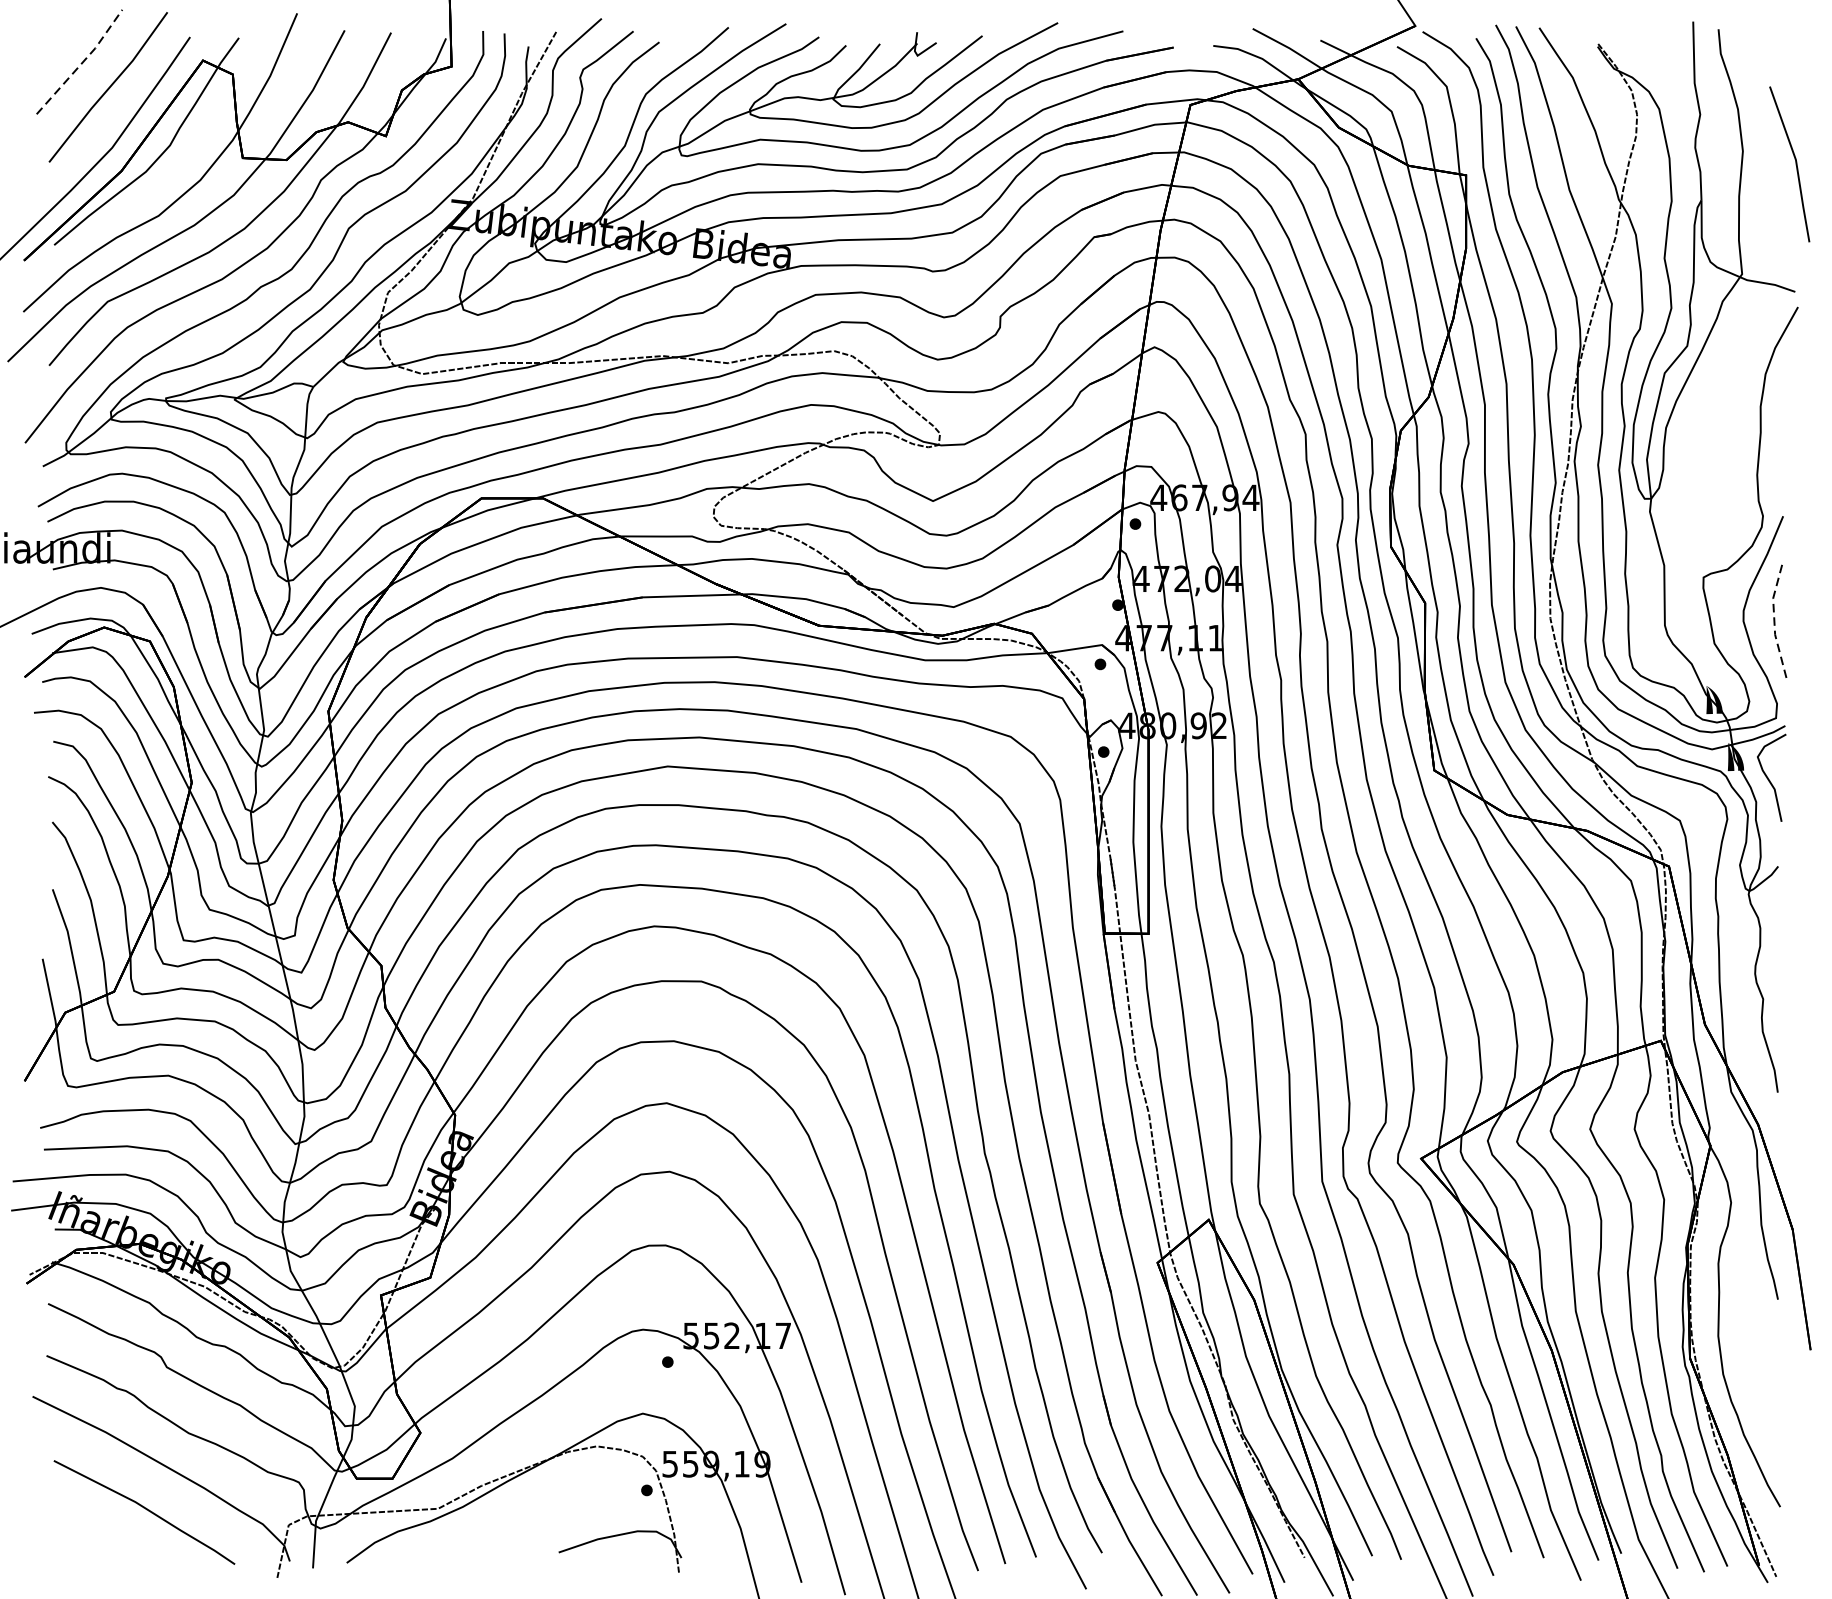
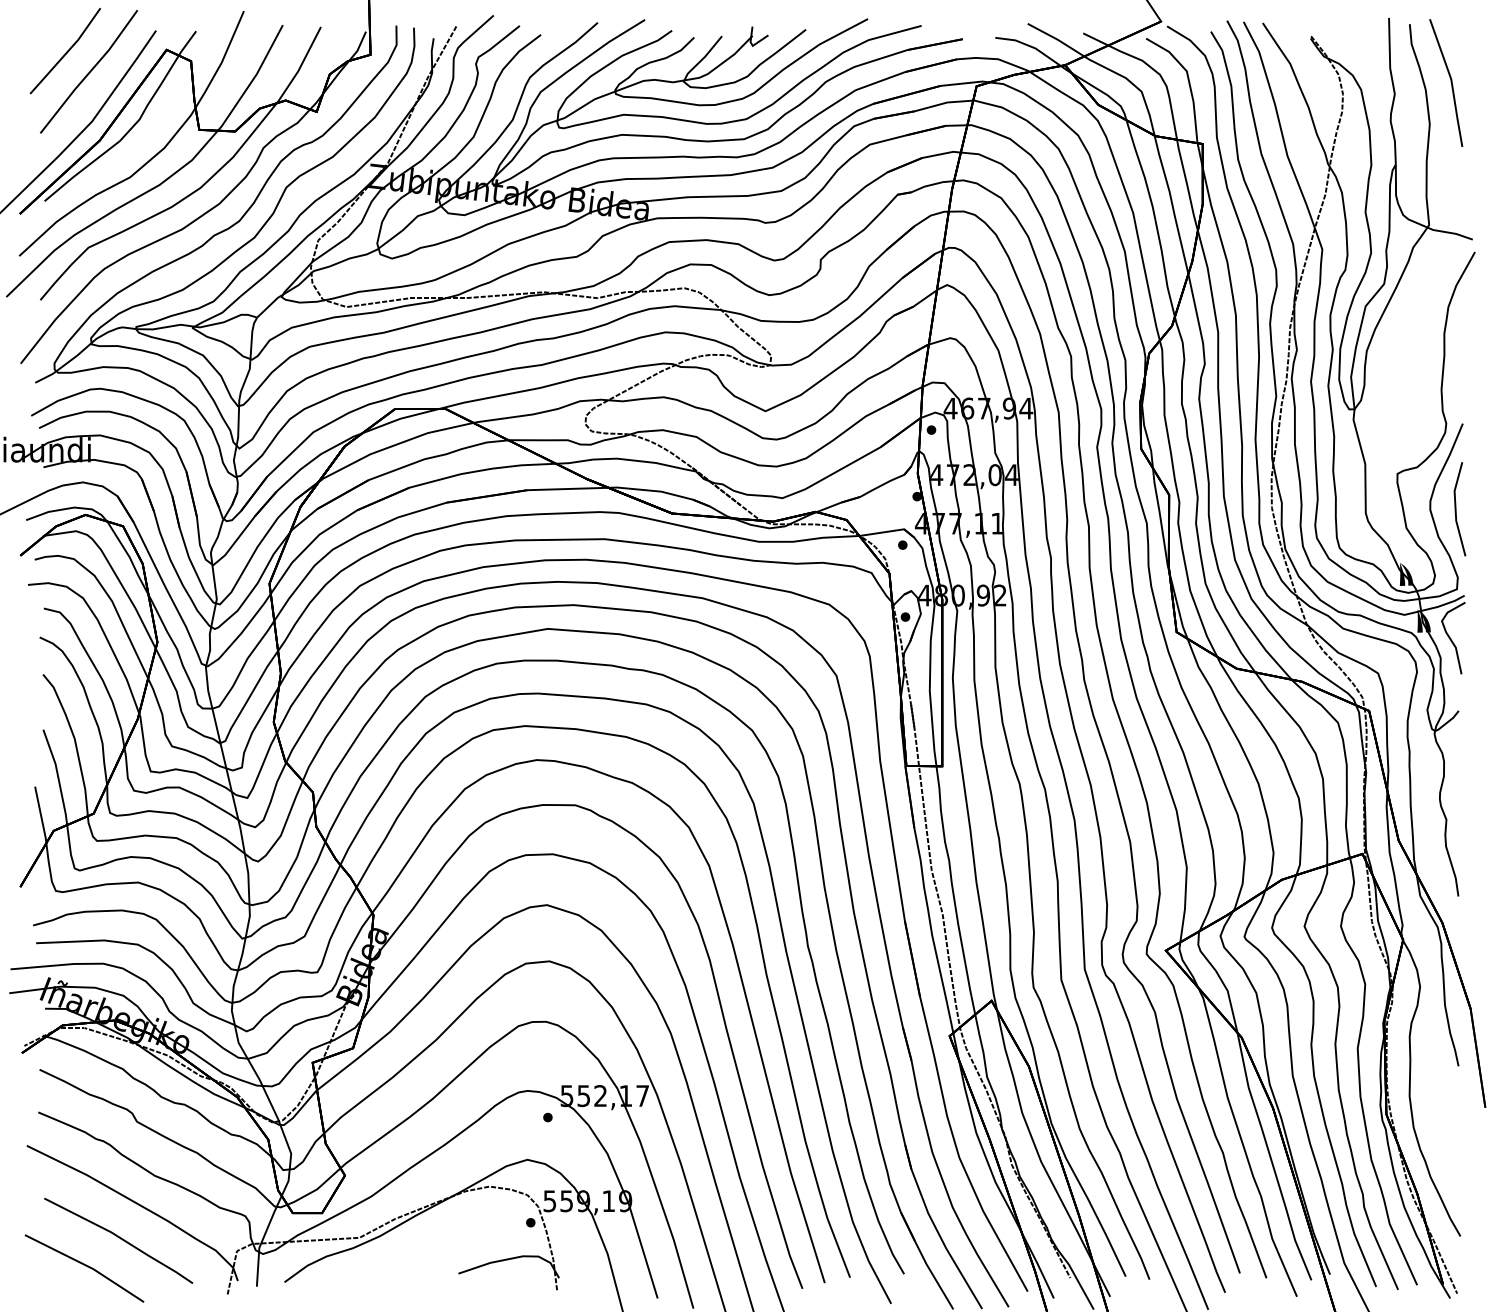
line: (82, 62) -> (67, 51), dashed -> solid
line: (1794, 163) -> (1450, 82), moved
line: (1774, 619) -> (1455, 508), dashed -> solid
line: (104, 1543) -> (85, 1266), added

